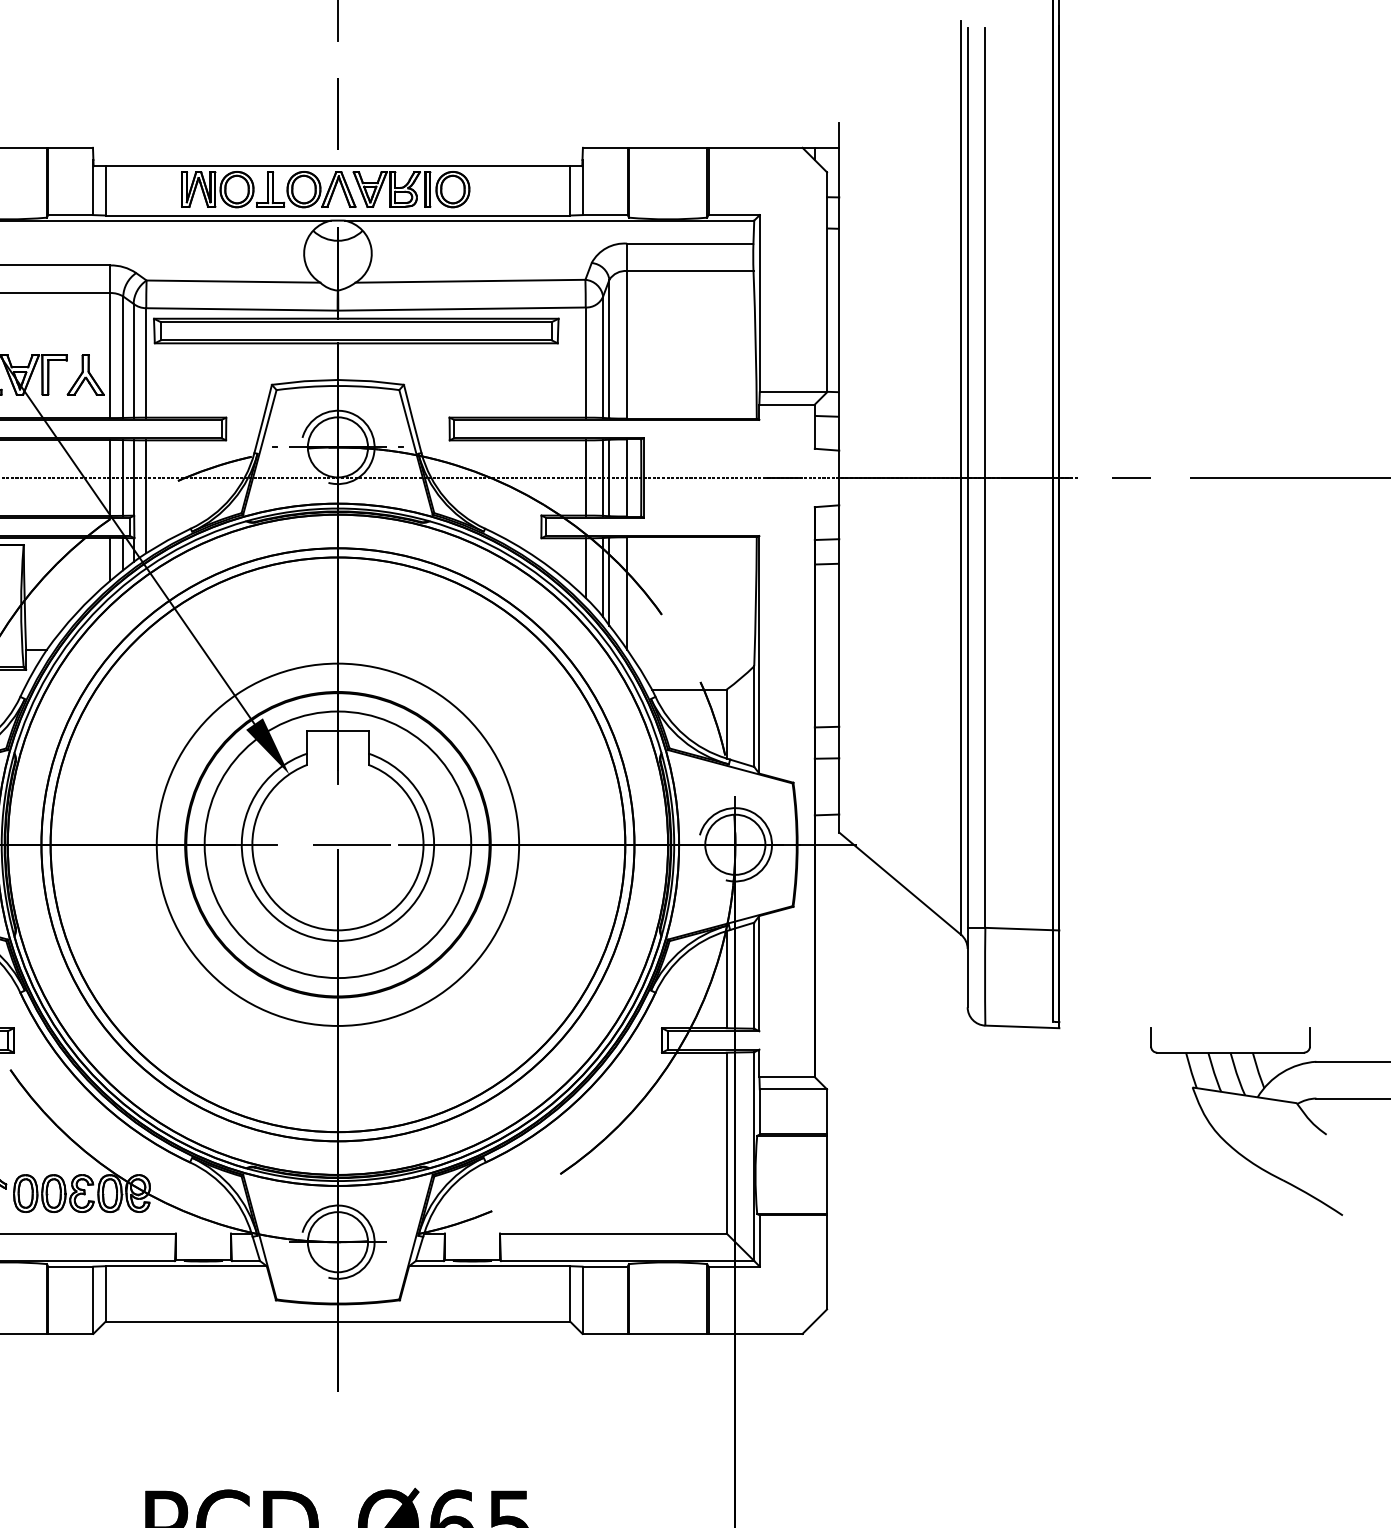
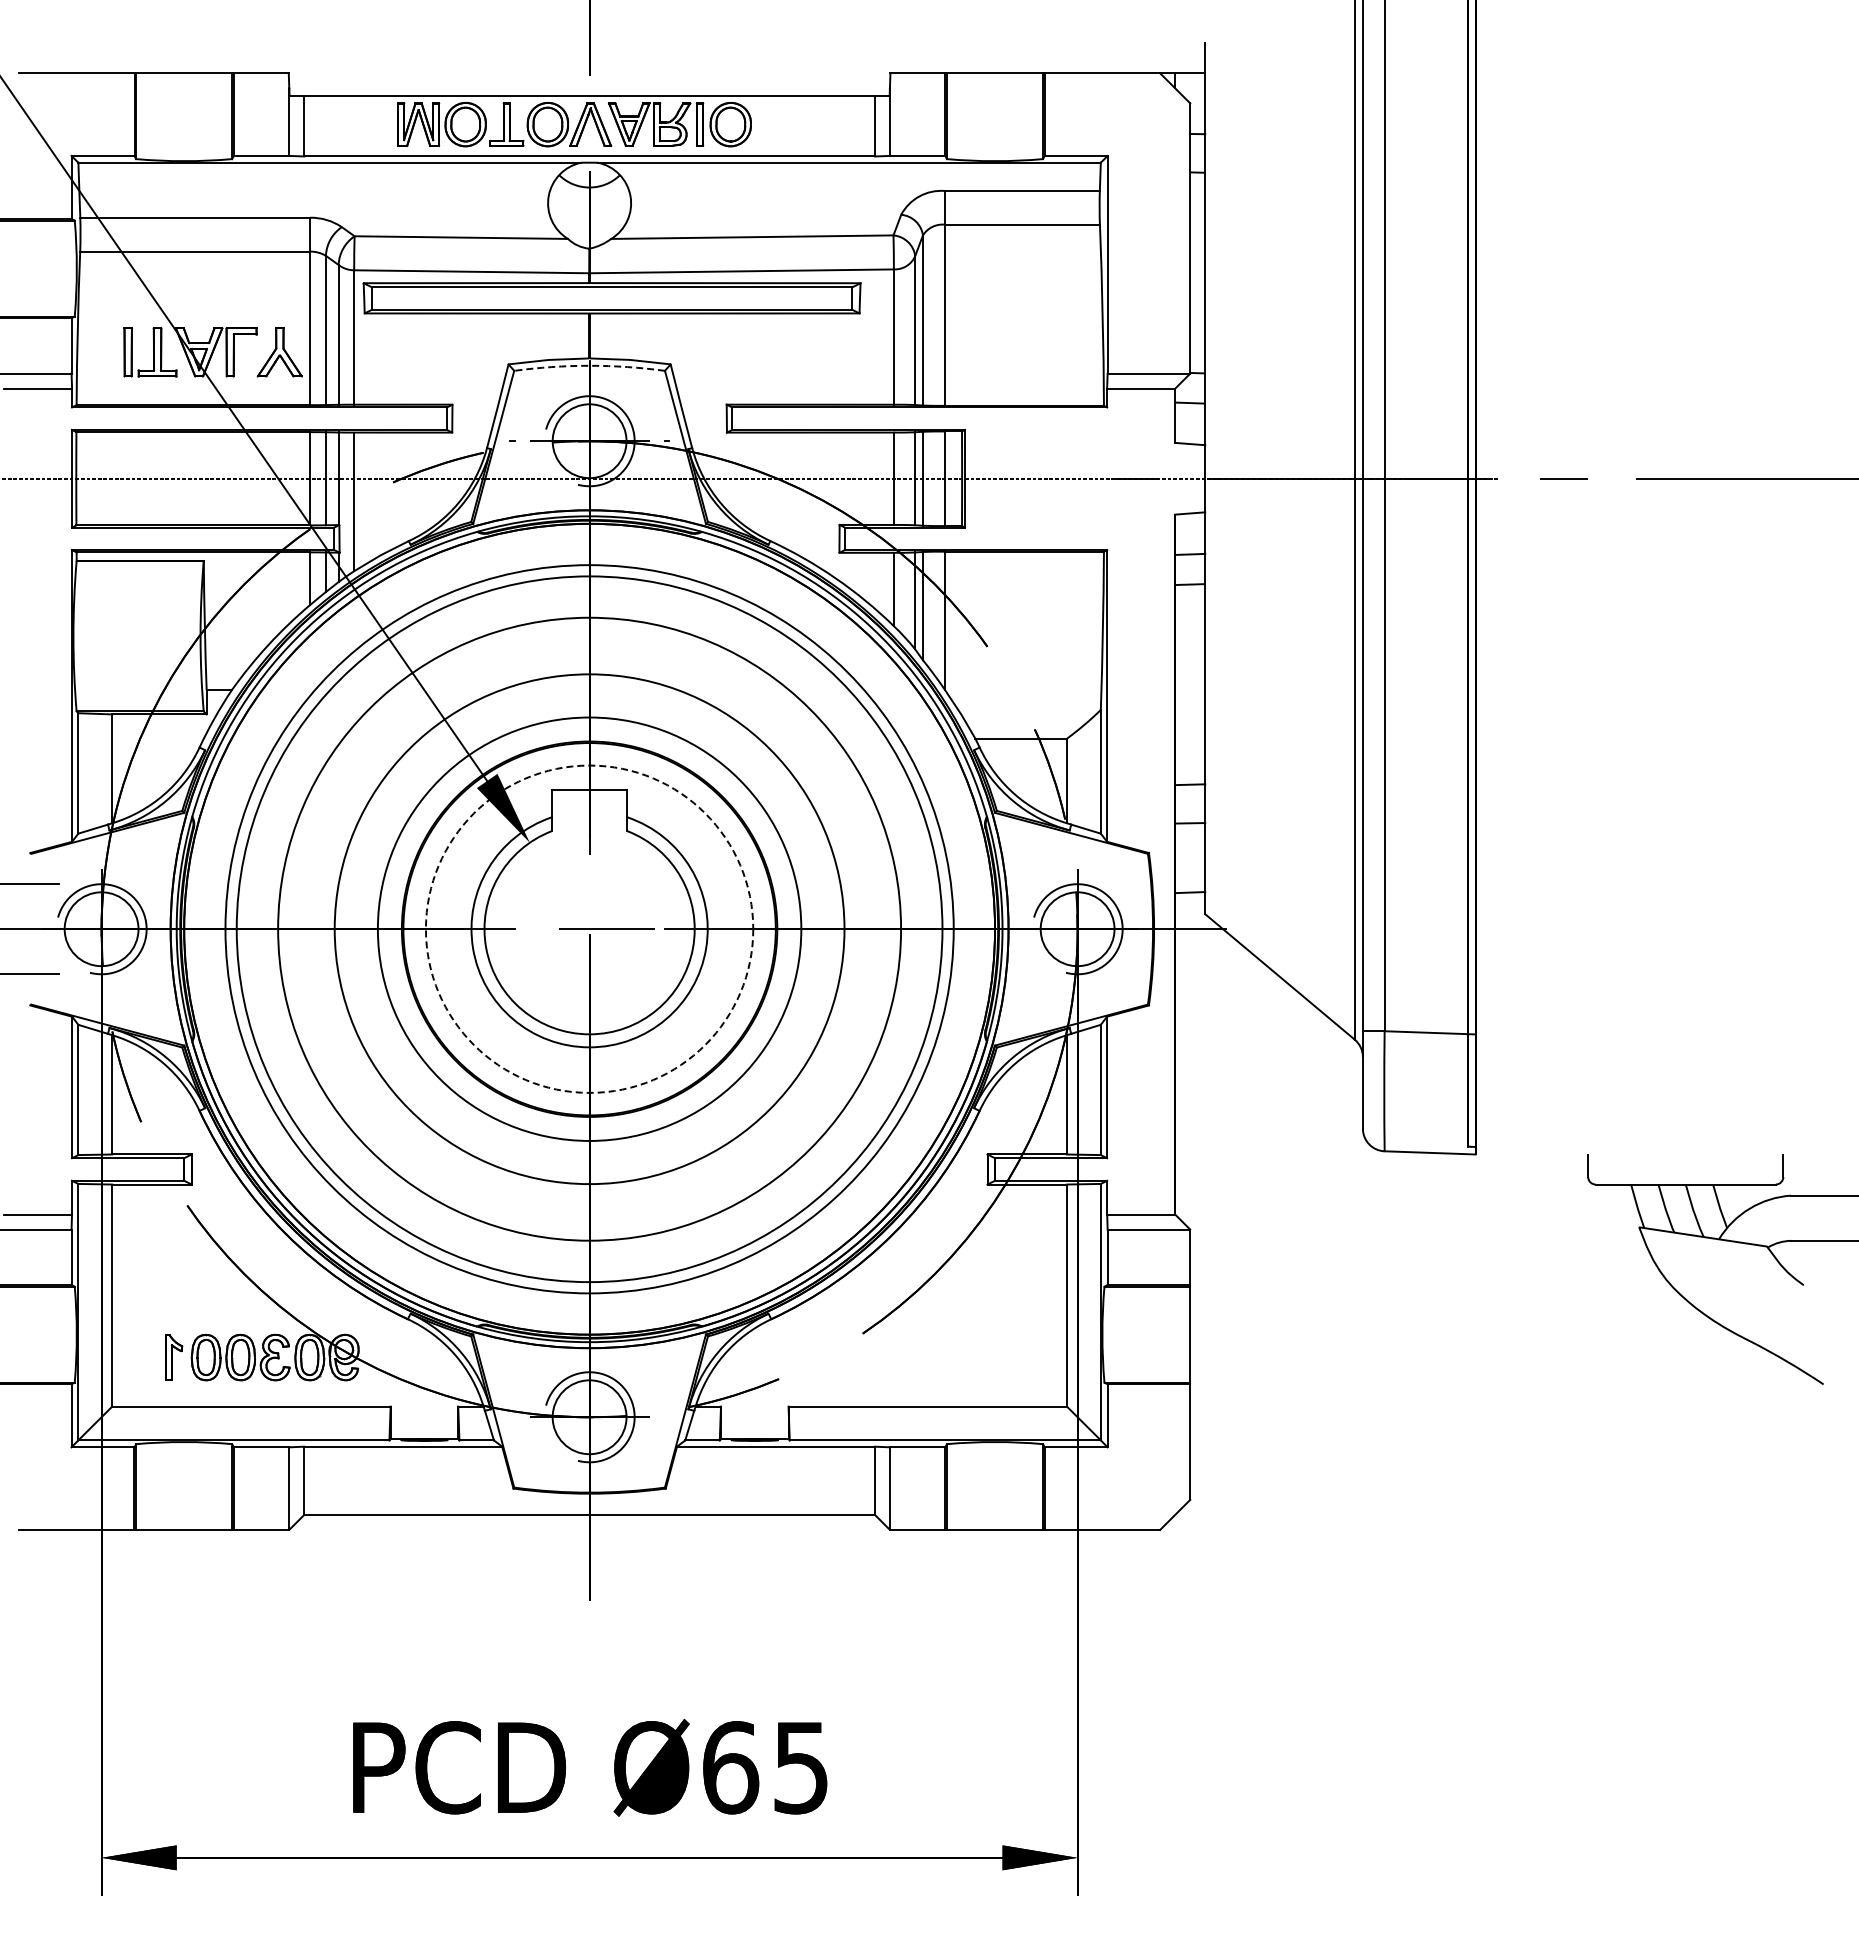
arc: (337, 385) -> (589, 365), solid -> dashed
circle: (337, 844) -> (589, 928), size x1.4
circle: (337, 844) -> (589, 928), solid -> dashed
circle: (337, 845) -> (589, 929), size x0.6
circle: (337, 845) -> (589, 929), size x0.7

